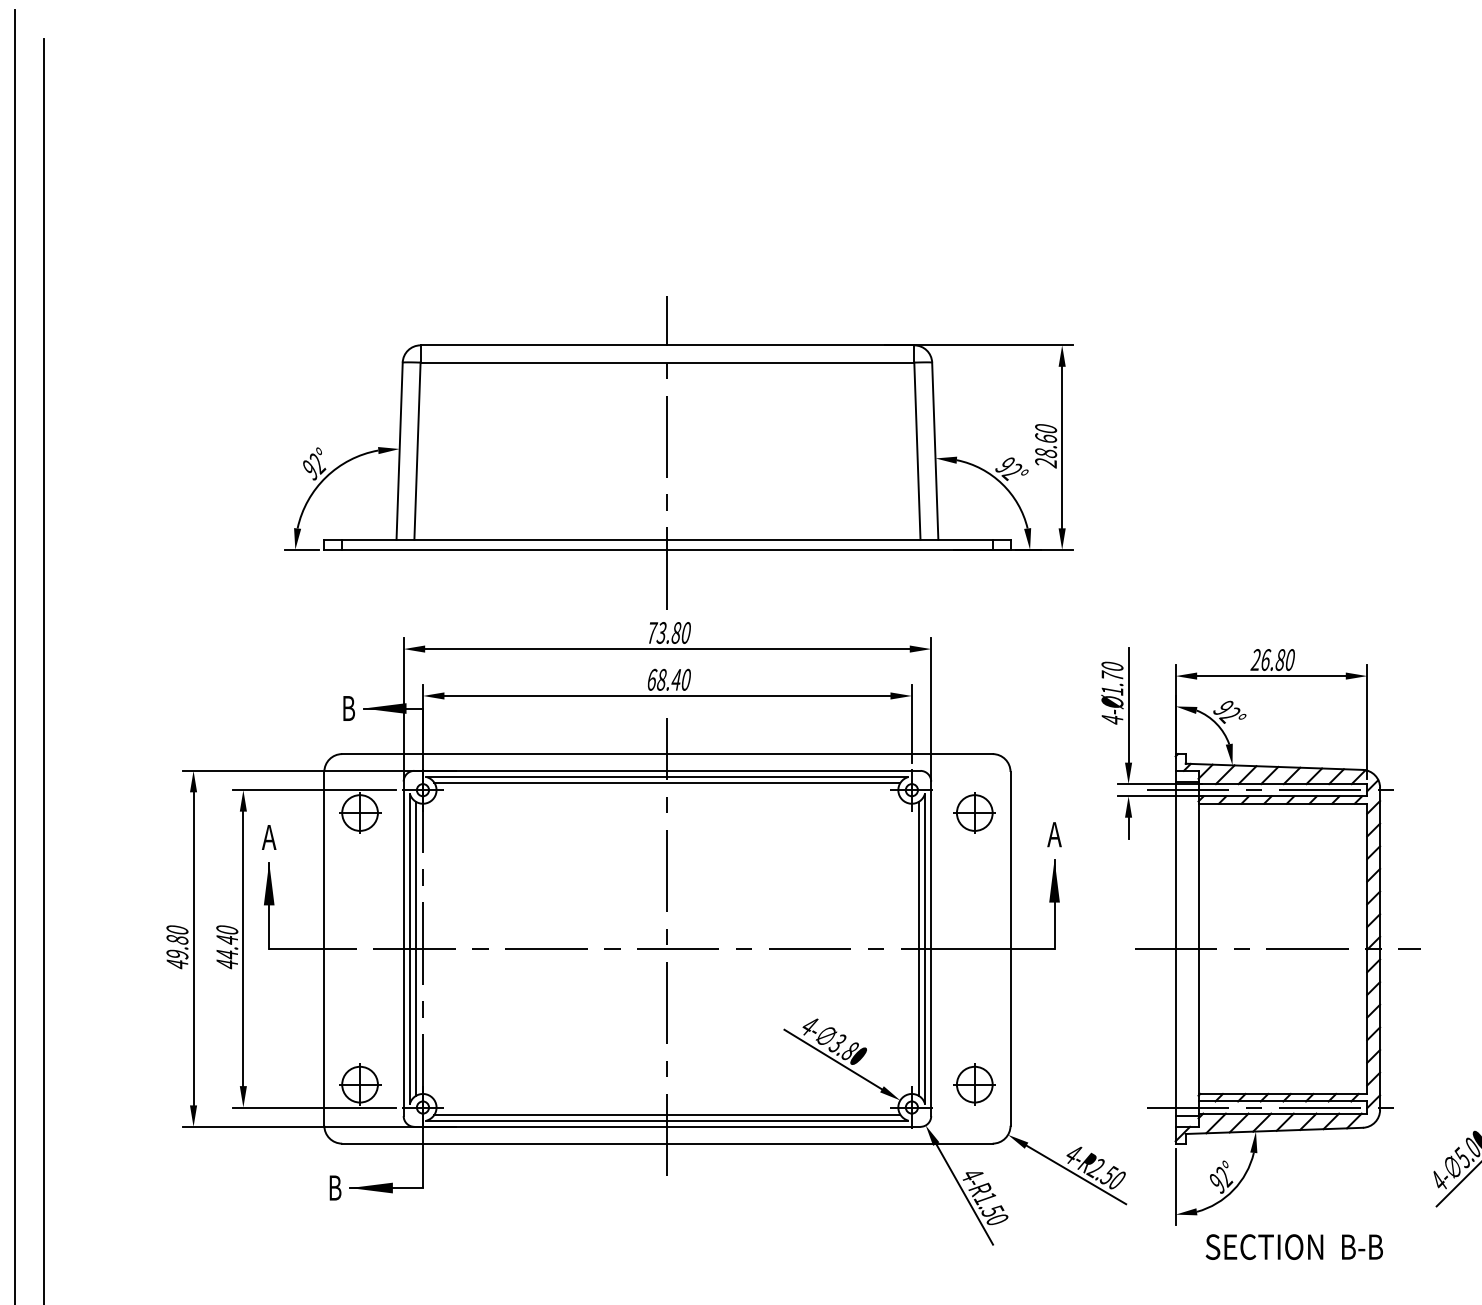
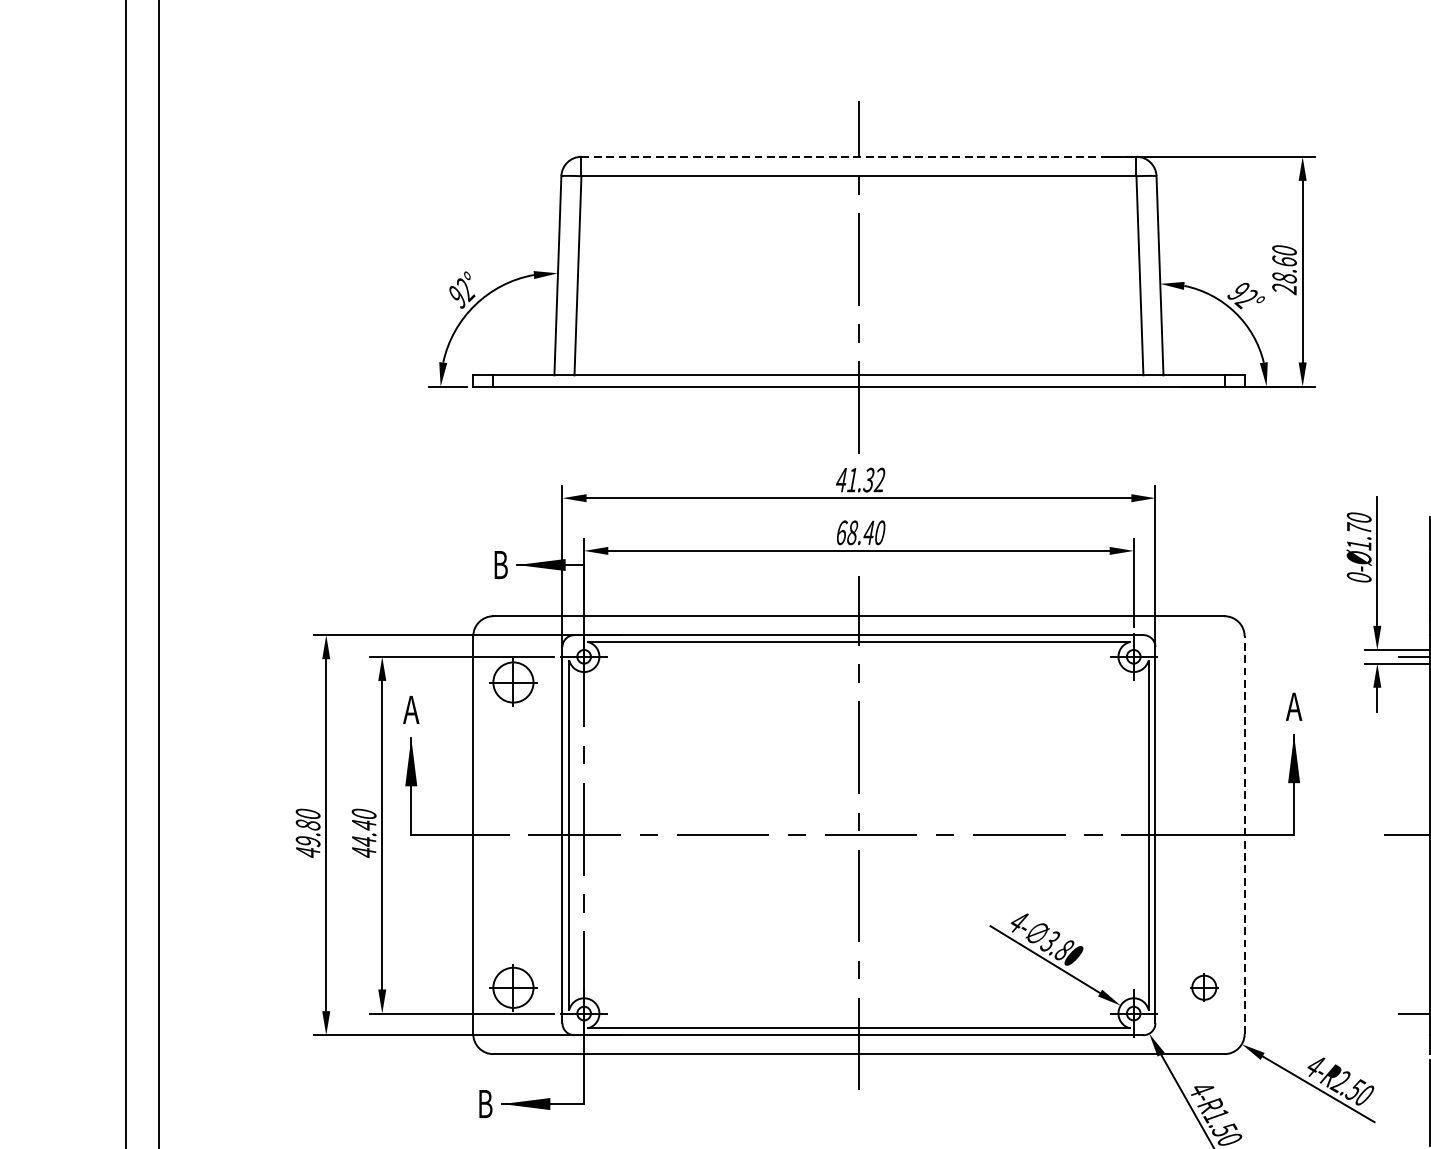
line: (667, 345) -> (859, 156), solid -> dashed
text: (668, 632) -> (860, 479), 73.80 -> 41.32
text: (1112, 719) -> (1359, 577), 4-Ø -> 0-Ø
line: (667, 782) -> (859, 648), removed
part: (974, 812) -> (1204, 681), removed
line: (415, 948) -> (575, 834), removed
line: (919, 948) -> (1142, 834), removed
line: (1010, 948) -> (1244, 834), solid -> dashed
part: (974, 1084) -> (1204, 987), size x0.6
line: (667, 1114) -> (859, 1021), removed

